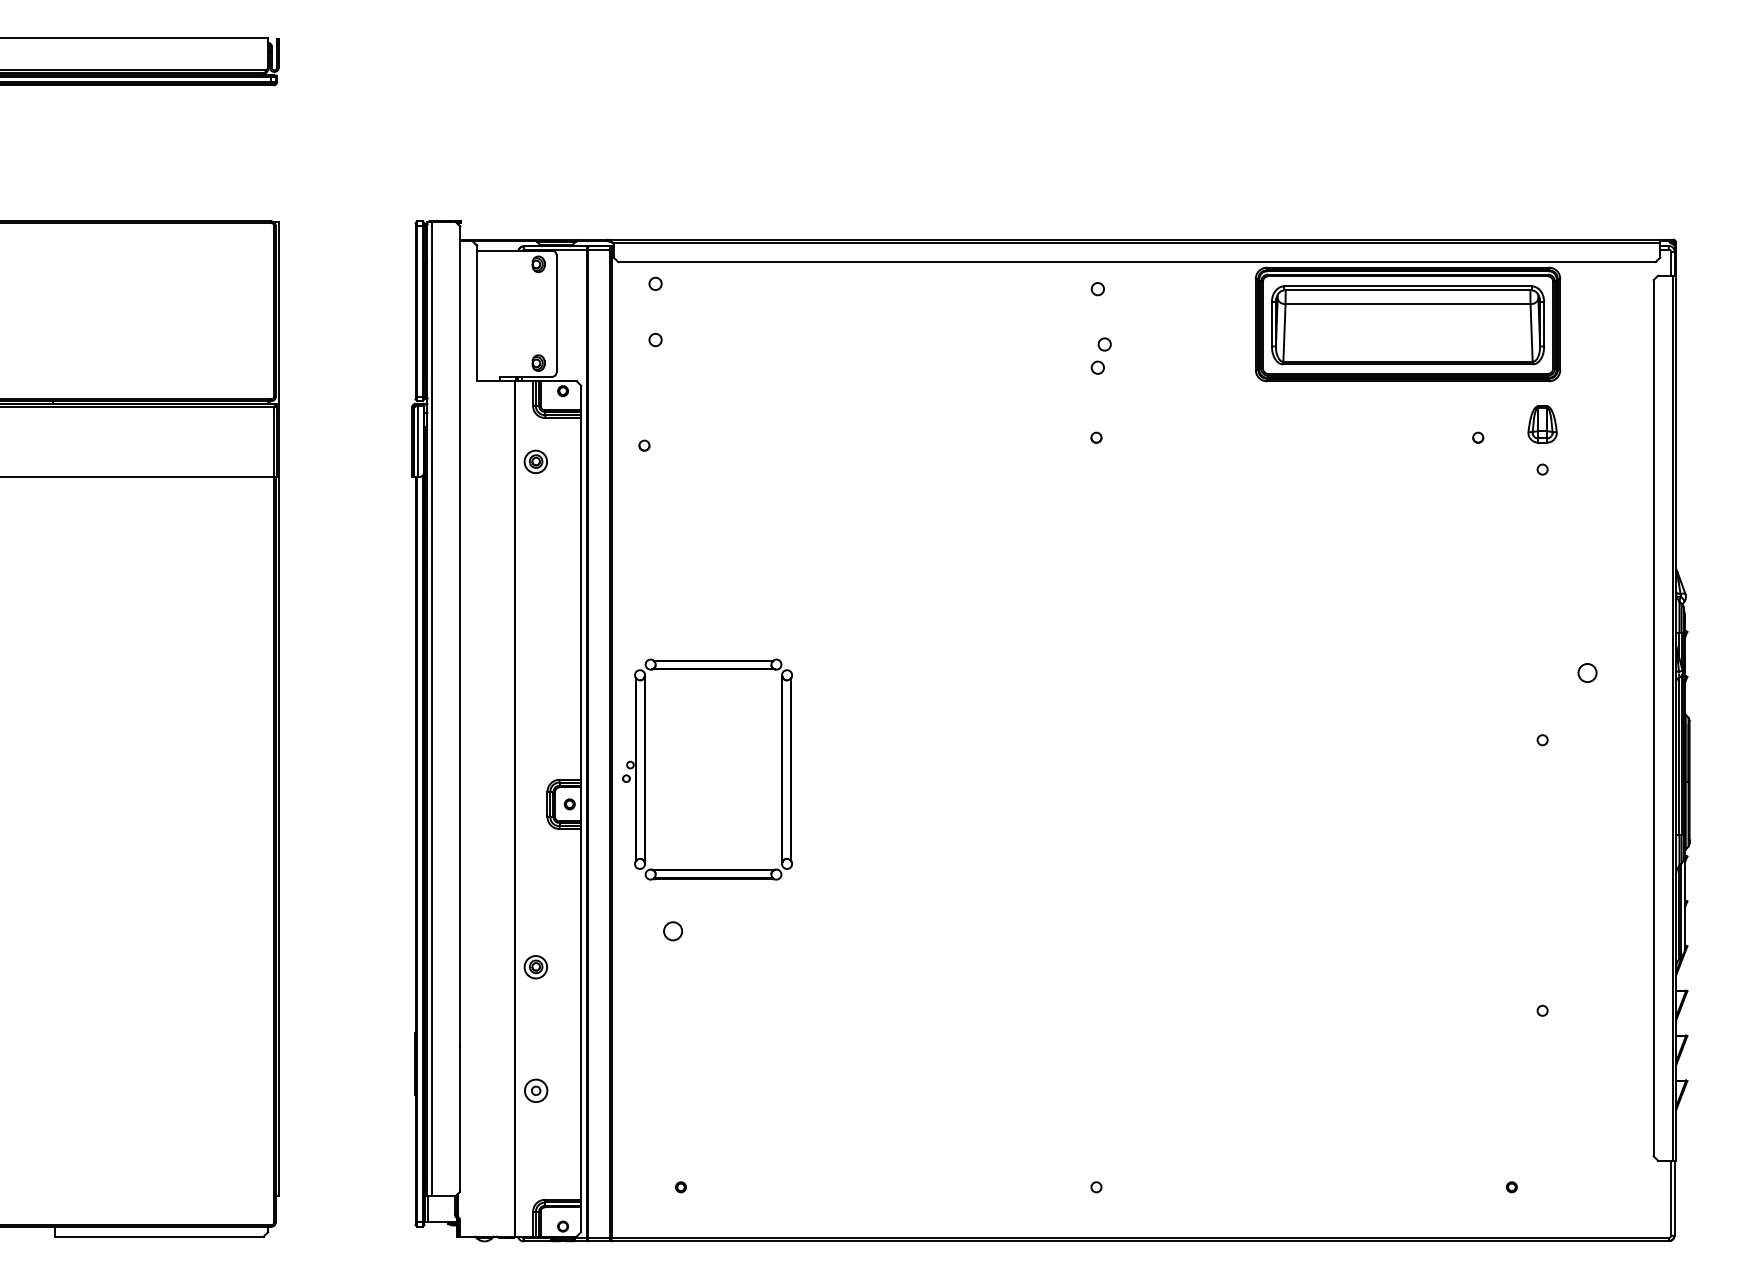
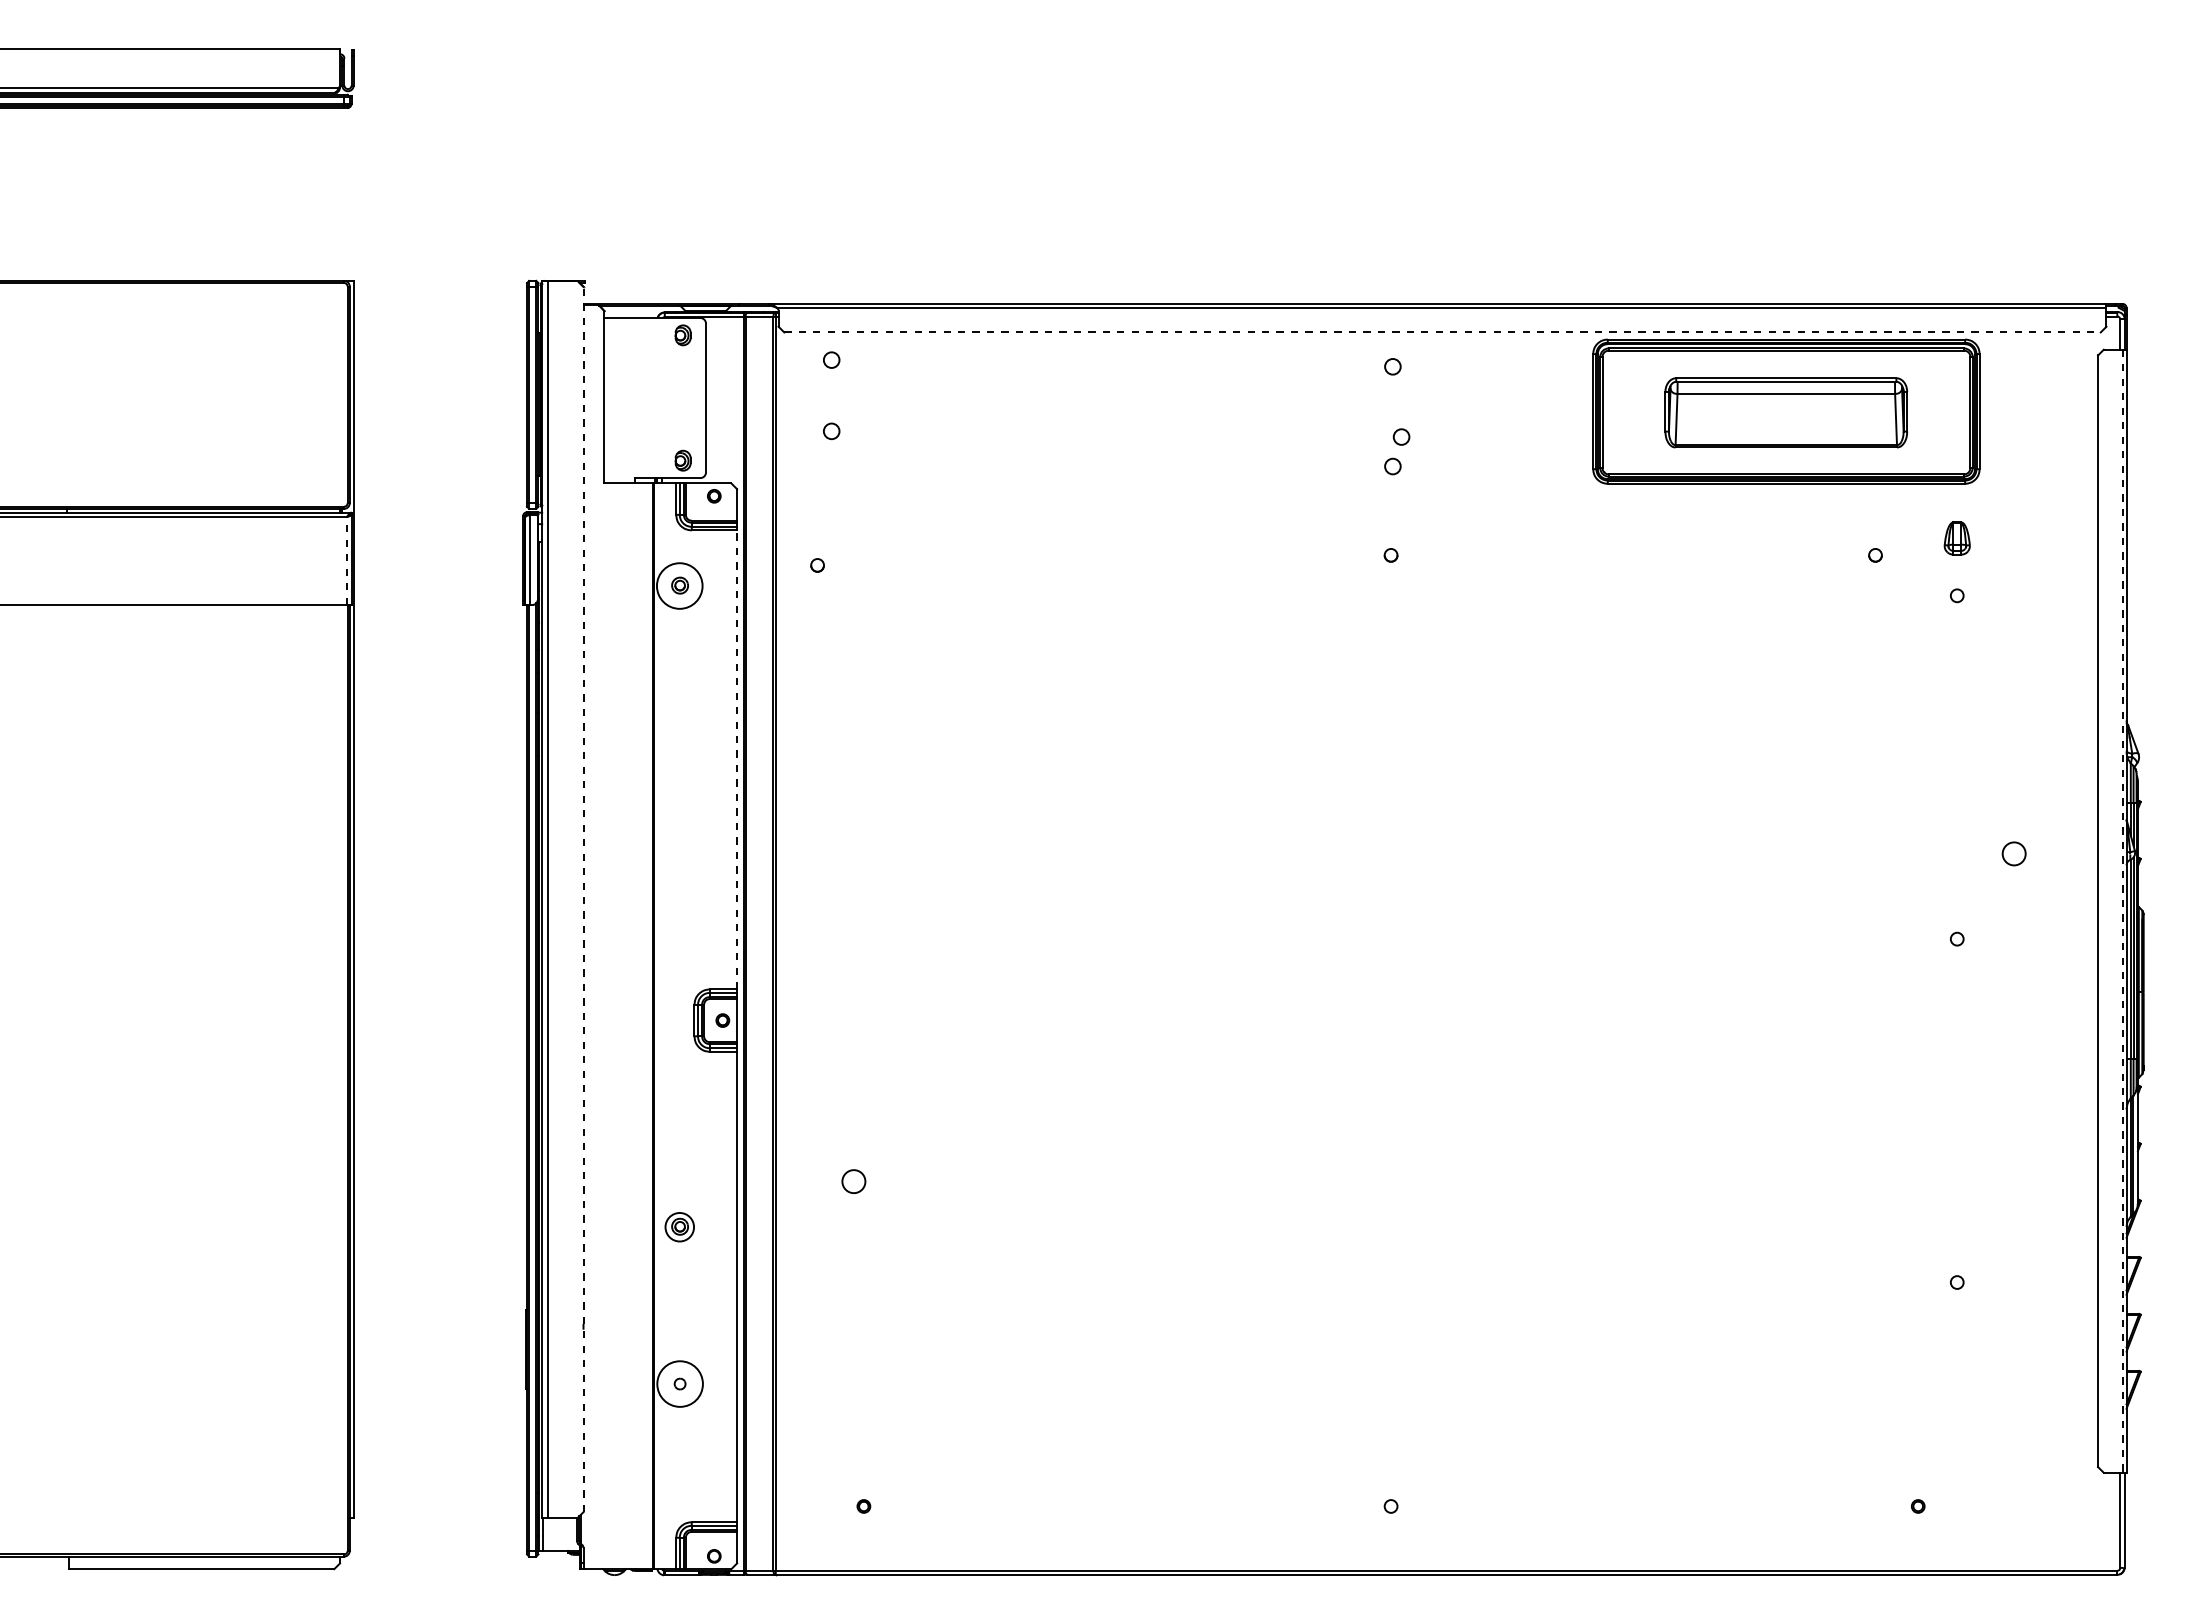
line: (1137, 262) -> (1443, 332), solid -> dashed
part: (1407, 325) -> (1785, 412), size x0.7
part: (1542, 424) -> (1957, 538), size x0.7
line: (274, 441) -> (347, 560), solid -> dashed
circle: (535, 461) -> (679, 585), size x1.6
line: (581, 598) -> (737, 759), solid -> dashed
line: (460, 708) -> (583, 899), solid -> dashed
line: (1672, 718) -> (2122, 911), solid -> dashed
part: (645, 768) -> (818, 975), removed
circle: (535, 1090) -> (679, 1383), size x1.6

